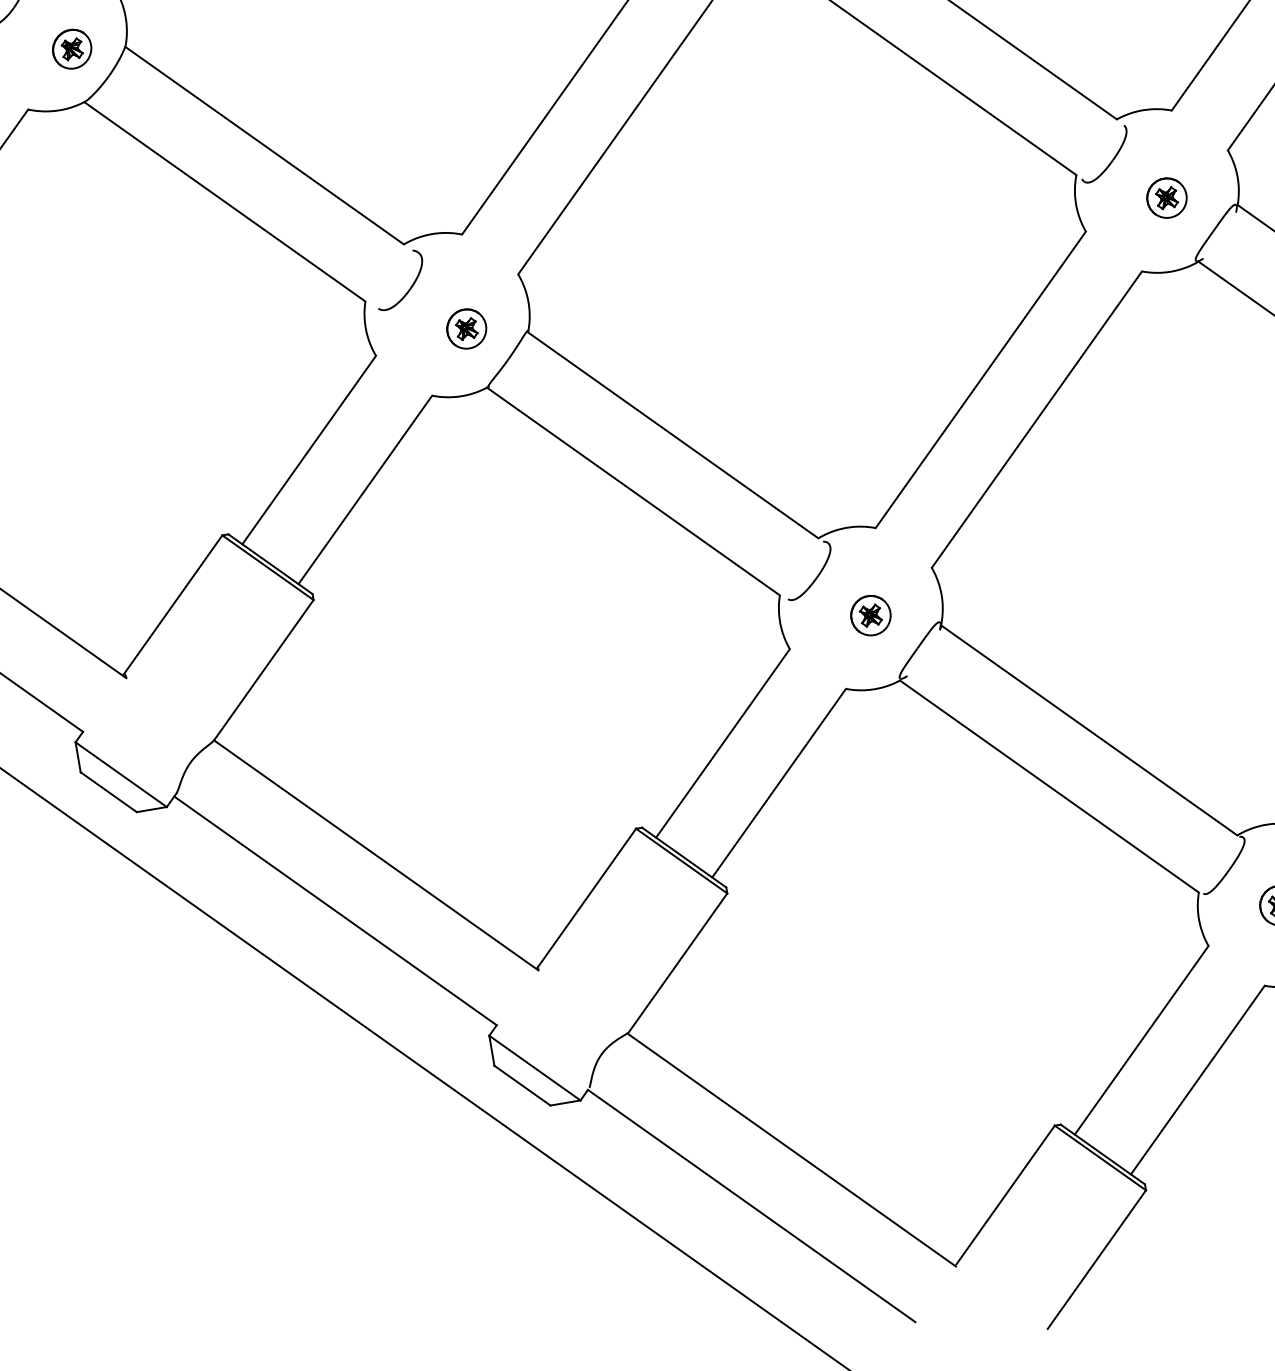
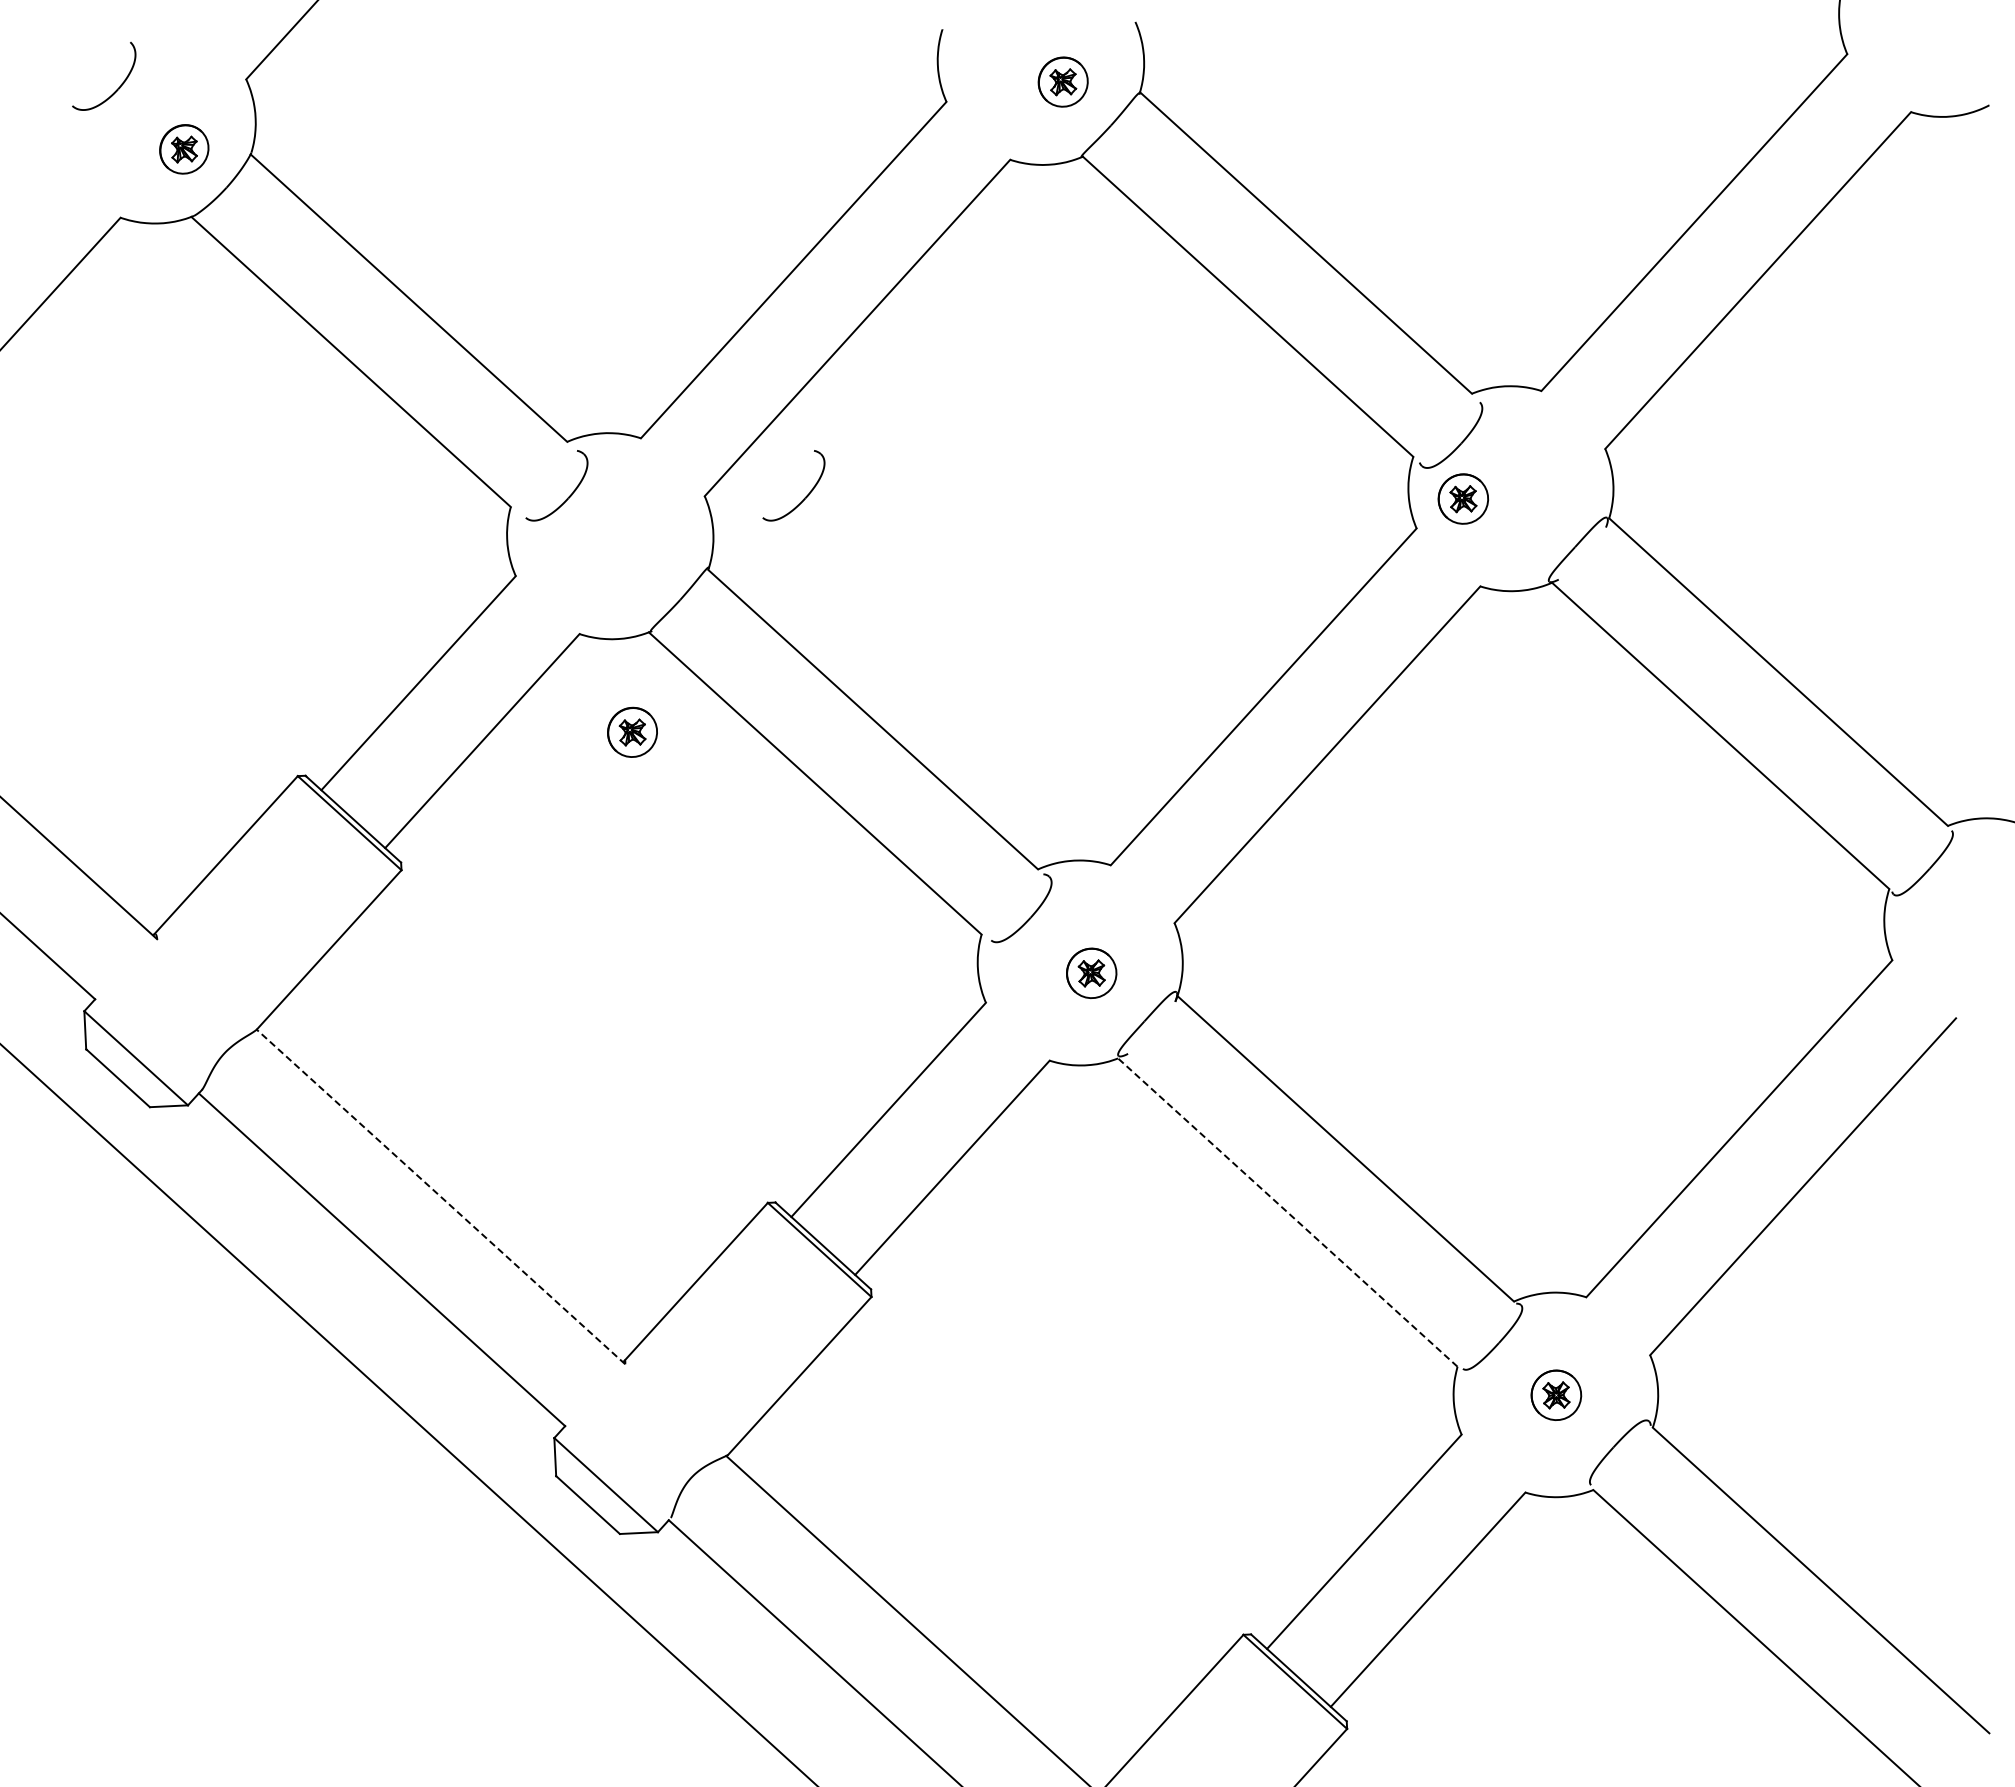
part: (1166, 197) -> (1462, 498), moved
part: (598, 264) -> (805, 496), added
part: (466, 328) -> (632, 731), moved
line: (1049, 786) -> (1287, 1212), solid -> dashed
line: (375, 855) -> (440, 1196), solid -> dashed

